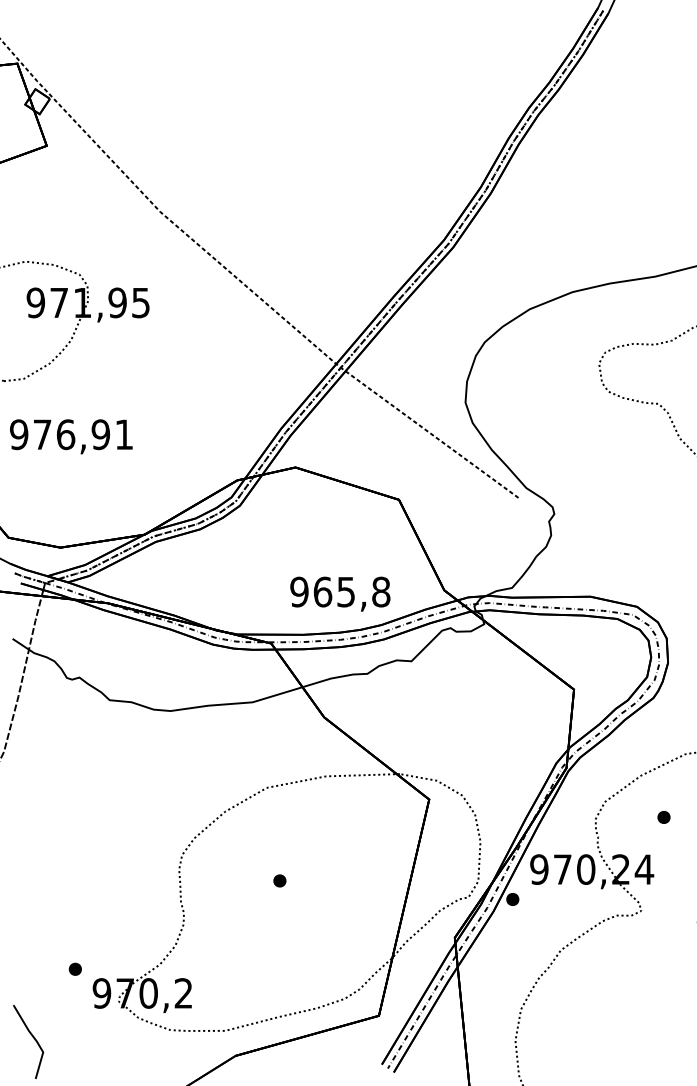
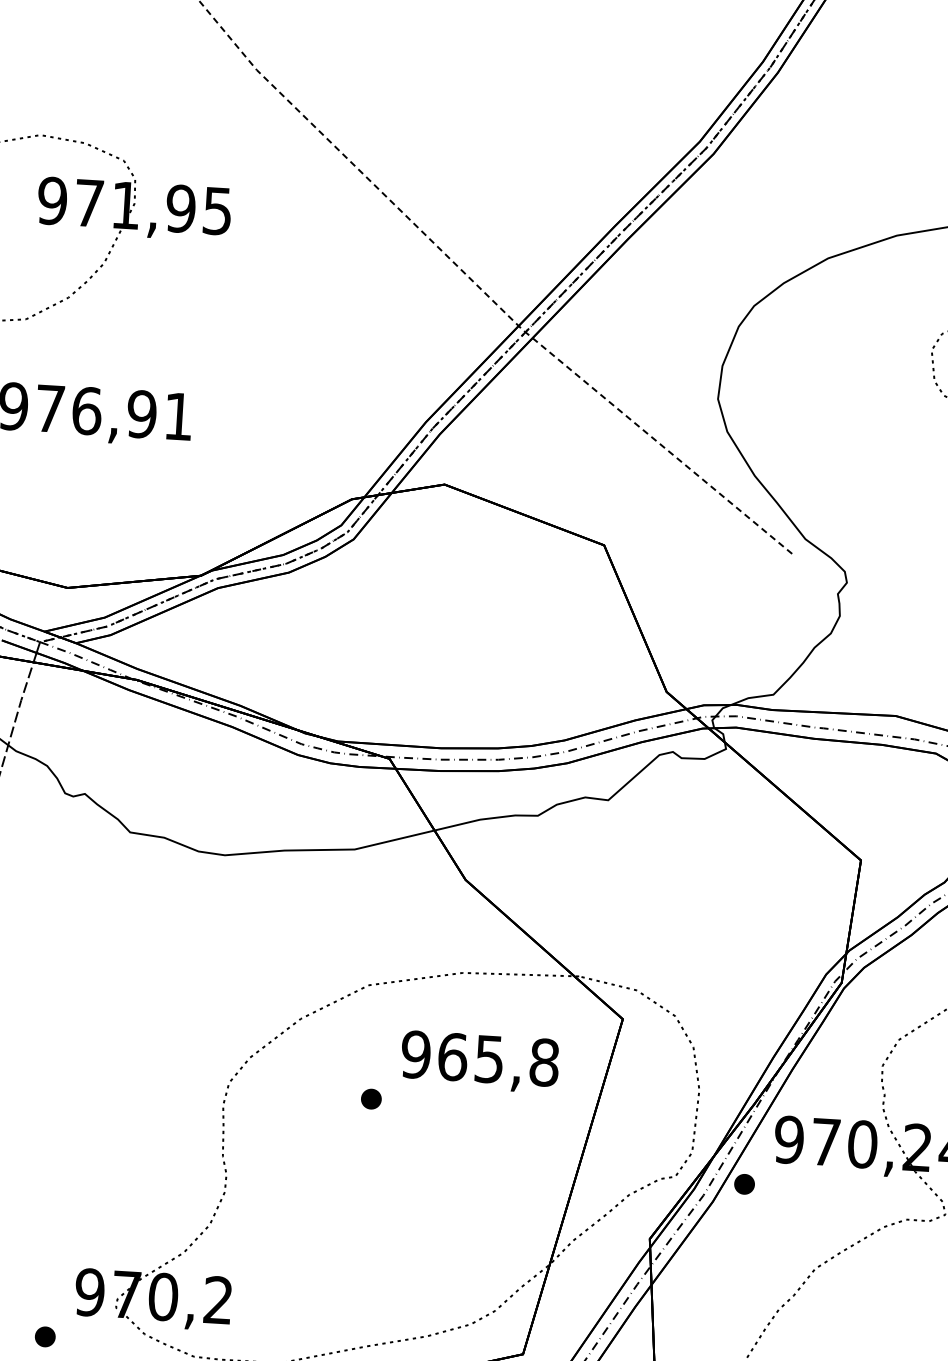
text: (340, 593) -> (480, 1060), moved
part: (279, 880) -> (370, 1098), moved
part: (74, 968) -> (43, 1335), moved

